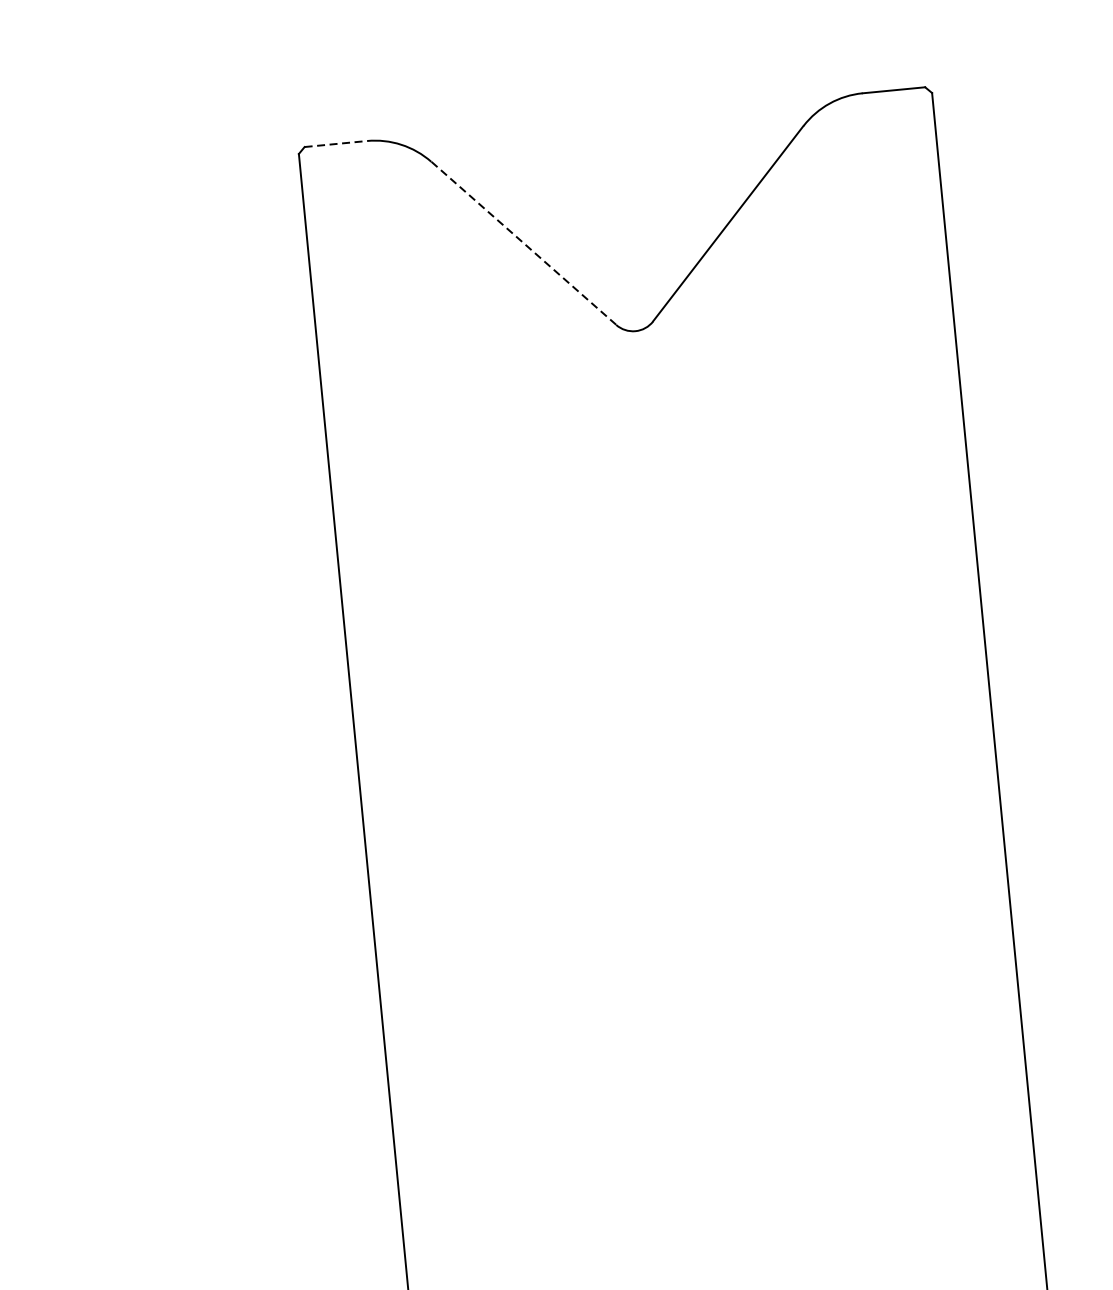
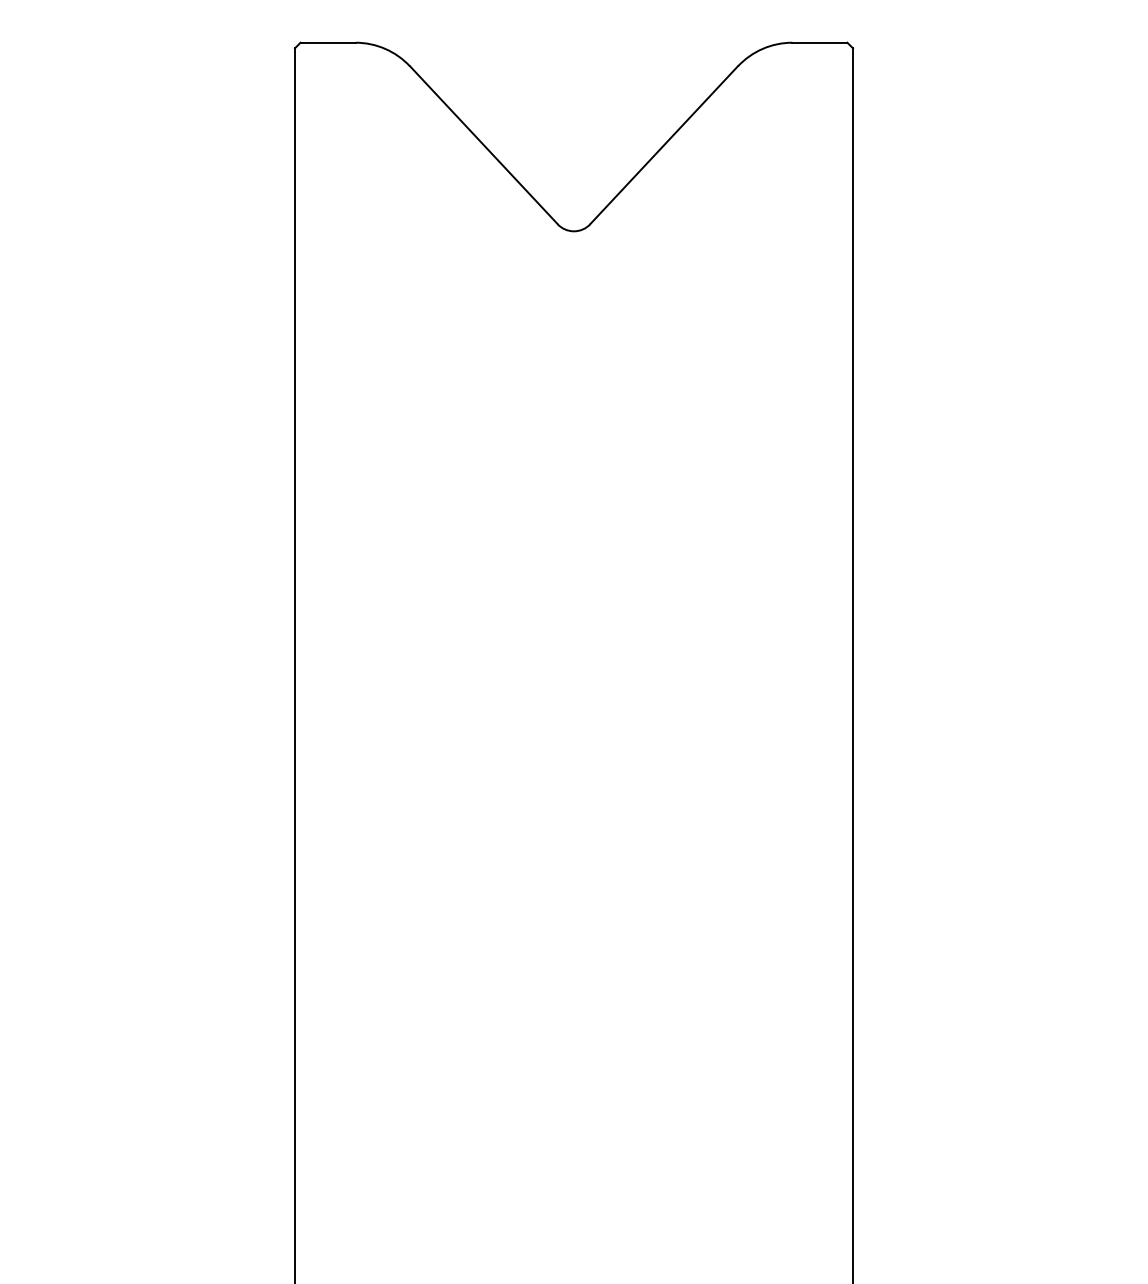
line: (336, 143) -> (328, 42), dashed -> solid
line: (523, 243) -> (483, 145), dashed -> solid

